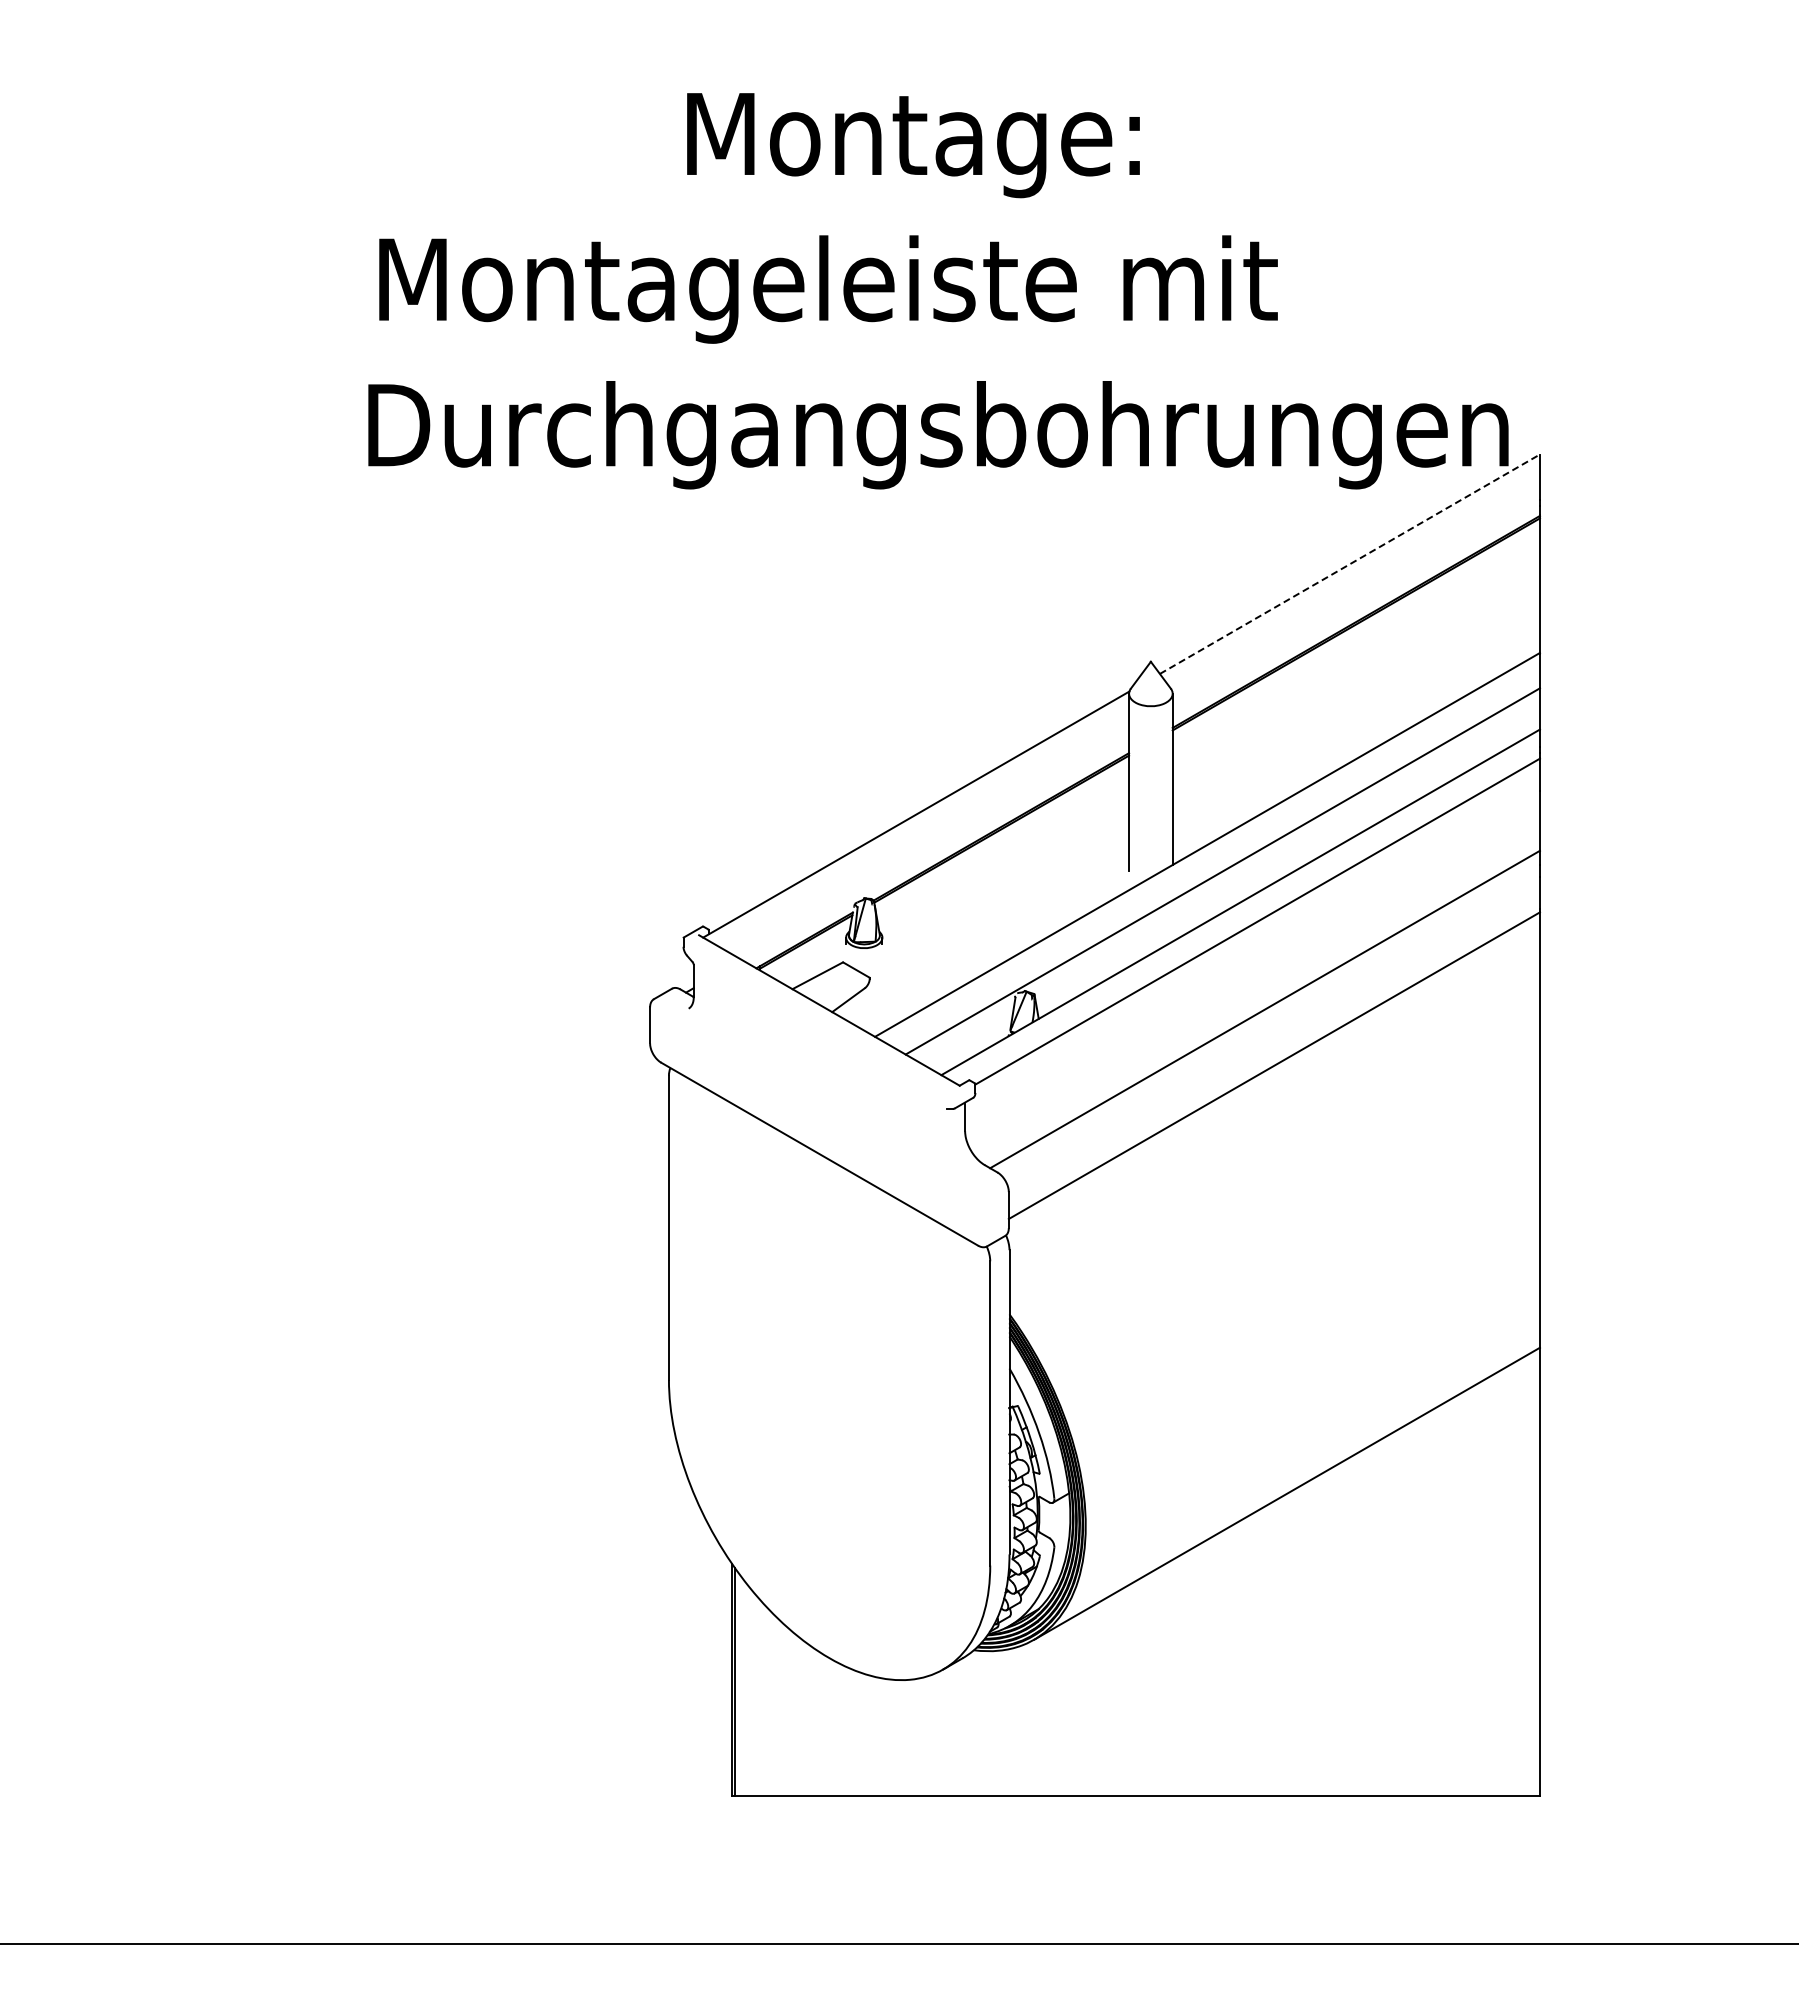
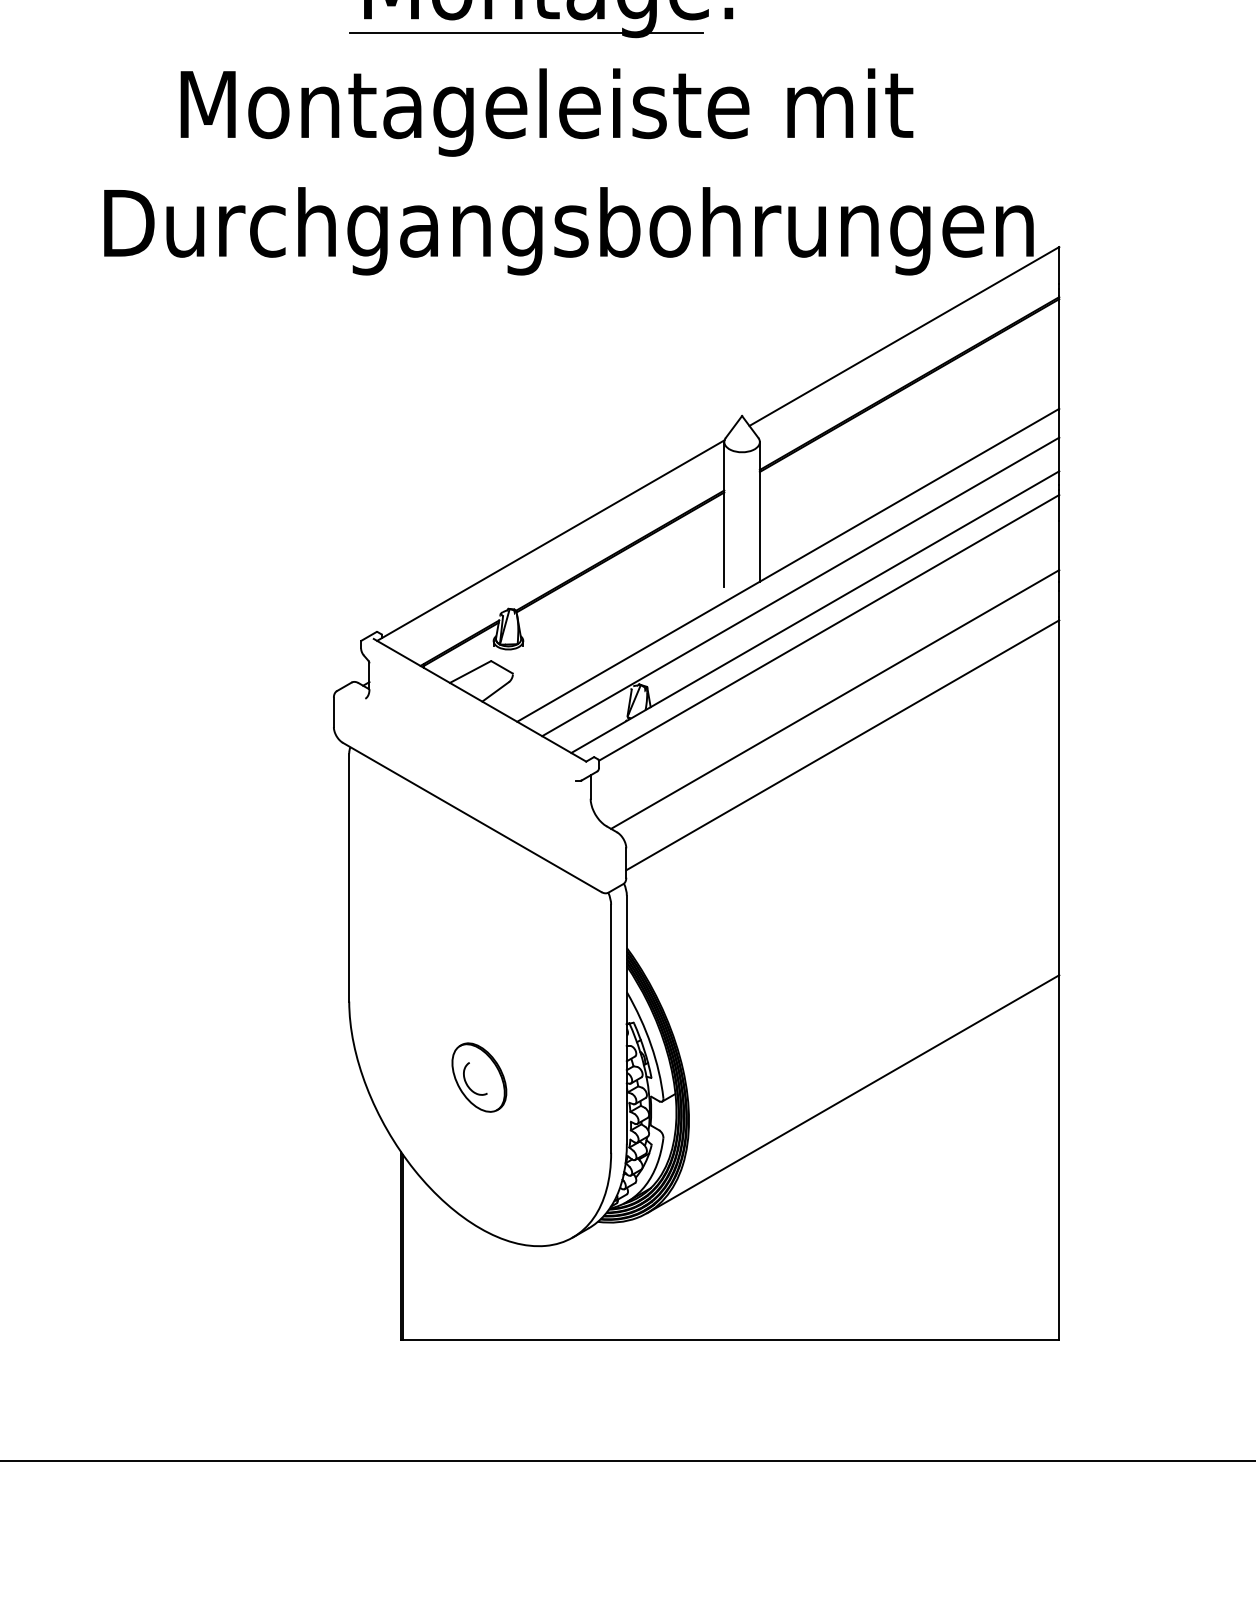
line: (886, 192) -> (526, 33), added
text: (828, 289) -> (546, 112), moved
line: (1350, 563) -> (904, 335), dashed -> solid
part: (828, 1473) -> (479, 1077), added

